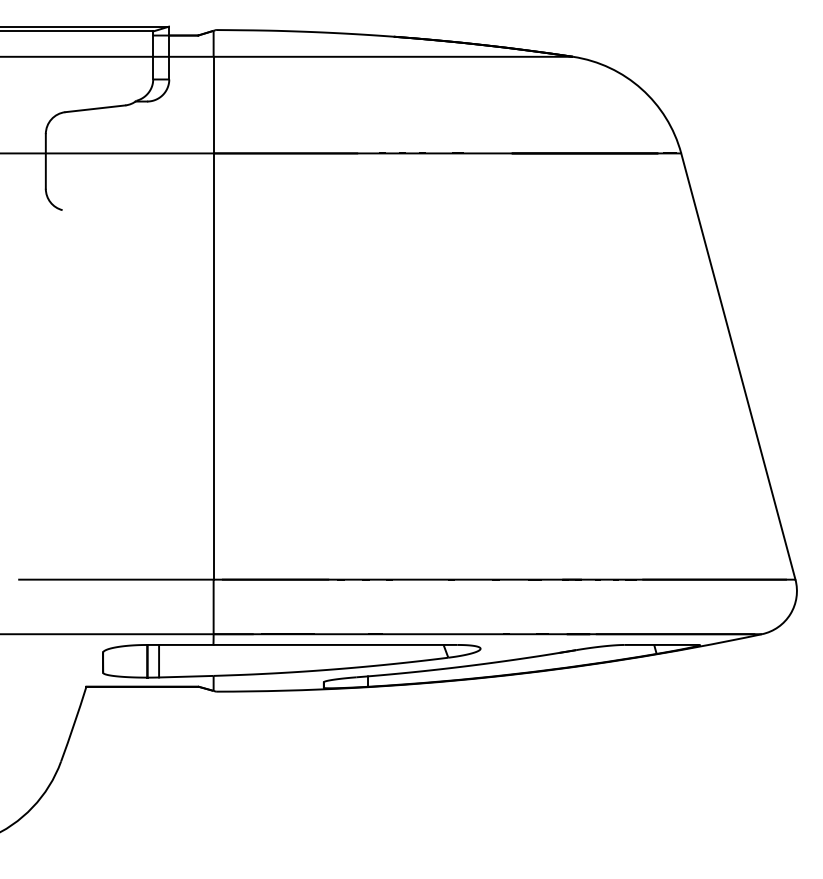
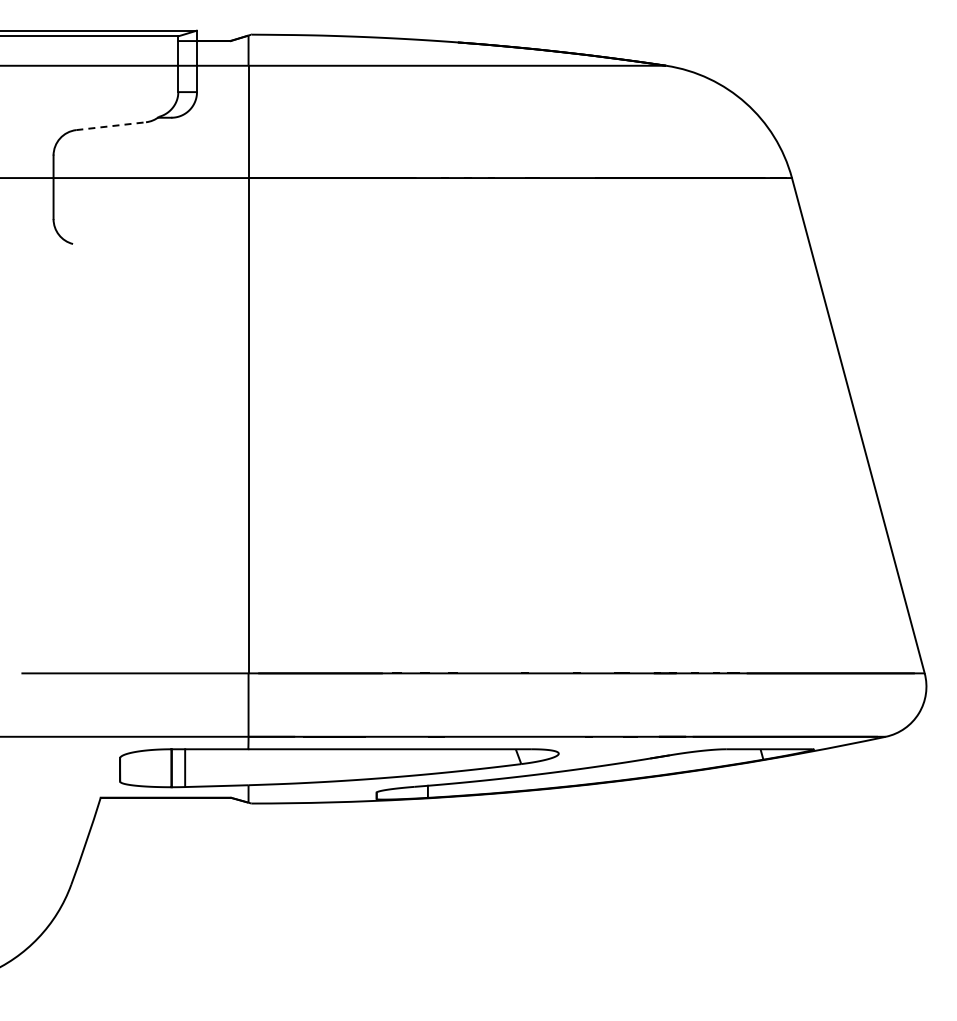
line: (95, 109) -> (111, 126), solid -> dashed

